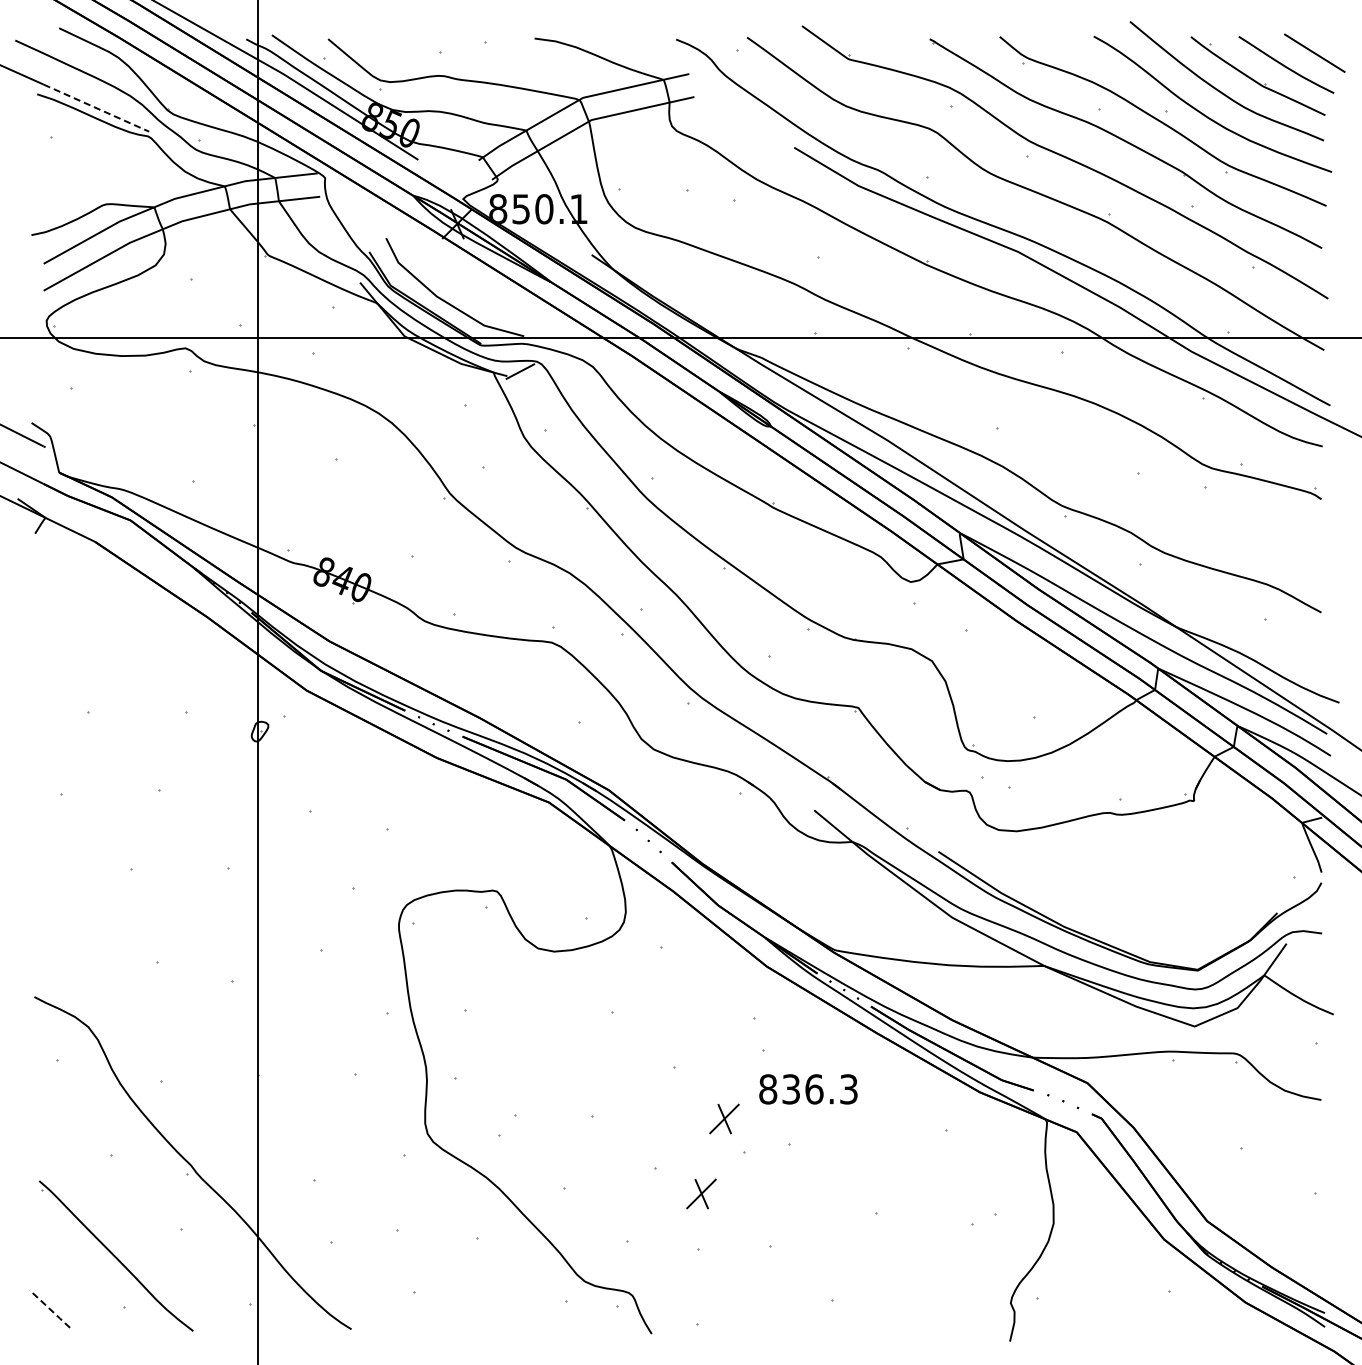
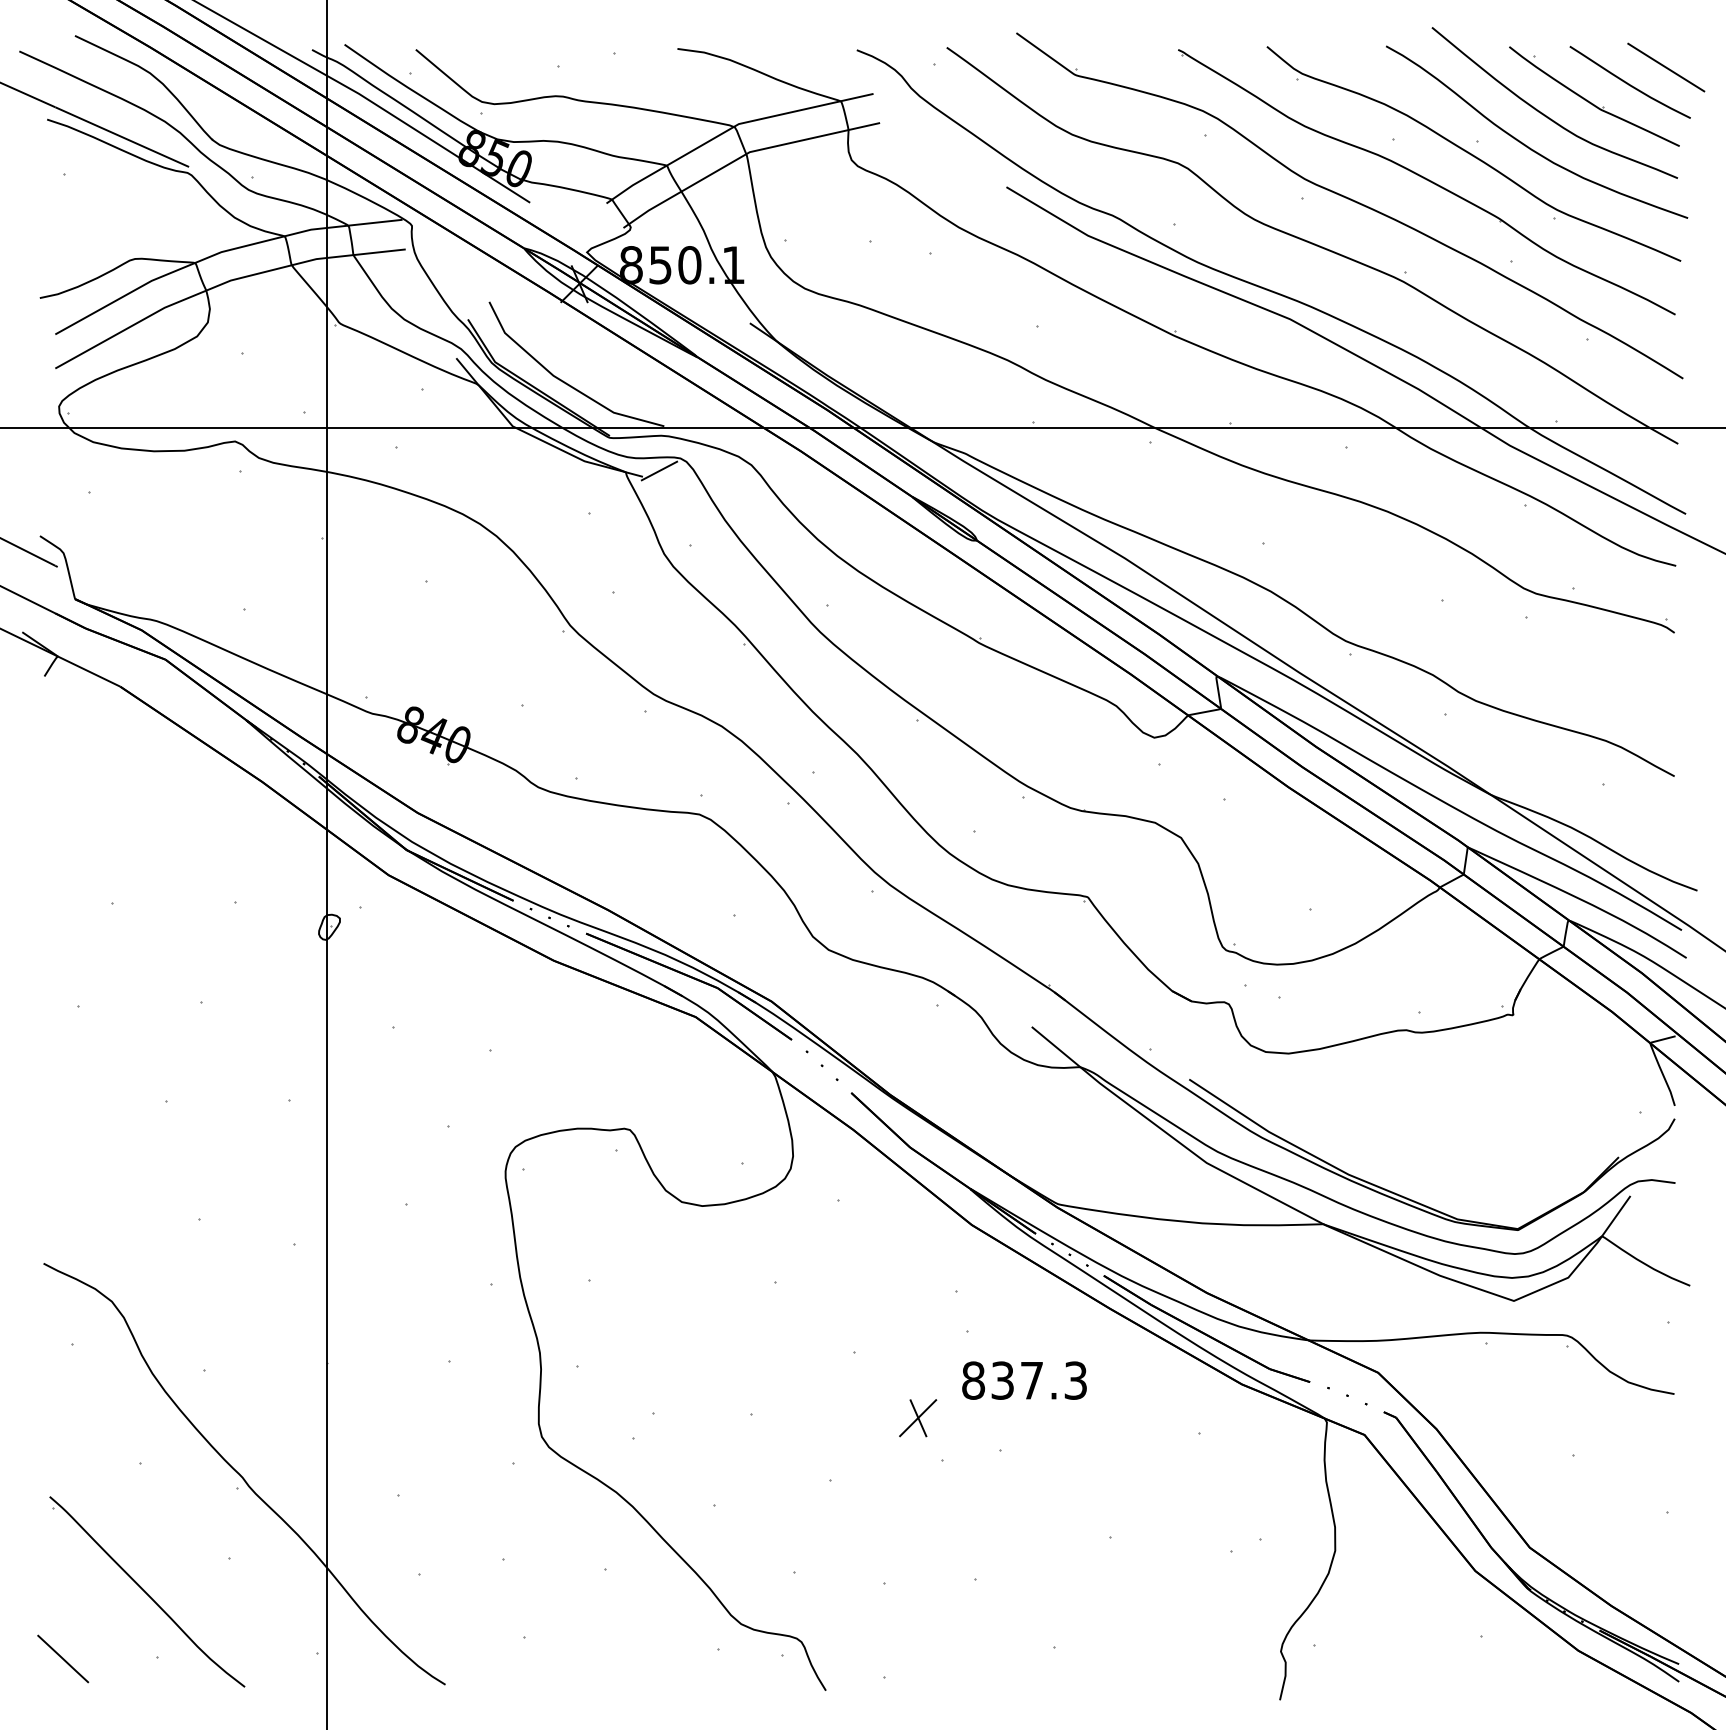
line: (96, 108) -> (122, 137), dashed -> solid
text: (814, 1089) -> (1032, 1380), 836.3 -> 837.3
part: (701, 1193) -> (888, 1512), removed
line: (49, 1308) -> (62, 1658), dashed -> solid

